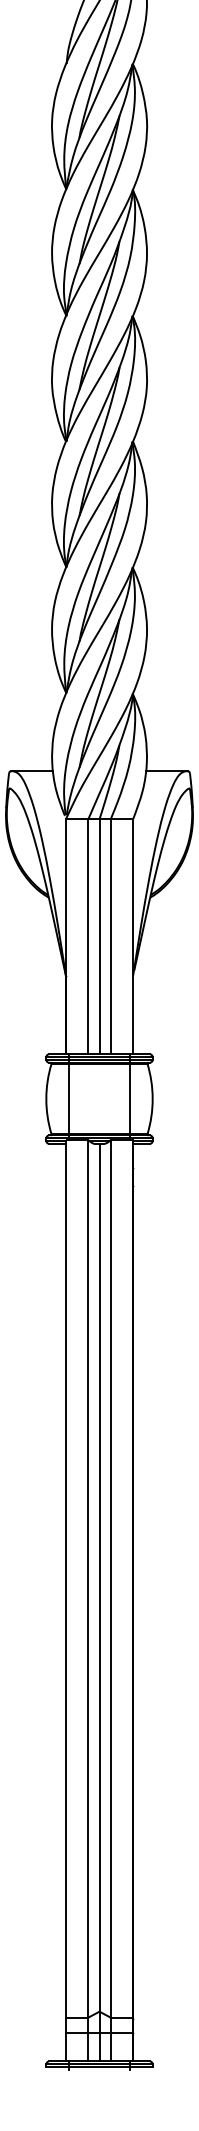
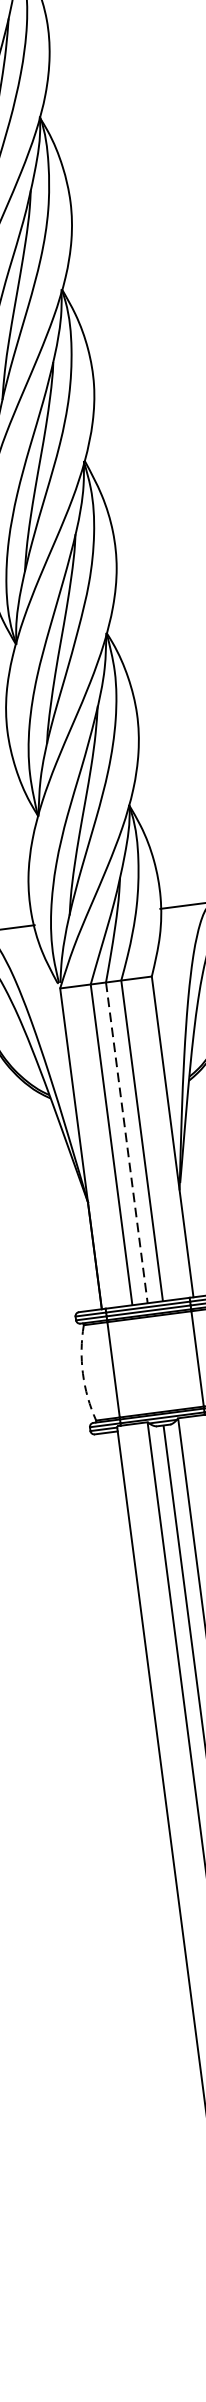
line: (99, 937) -> (126, 1143), solid -> dashed
arc: (46, 1099) -> (83, 1374), solid -> dashed

